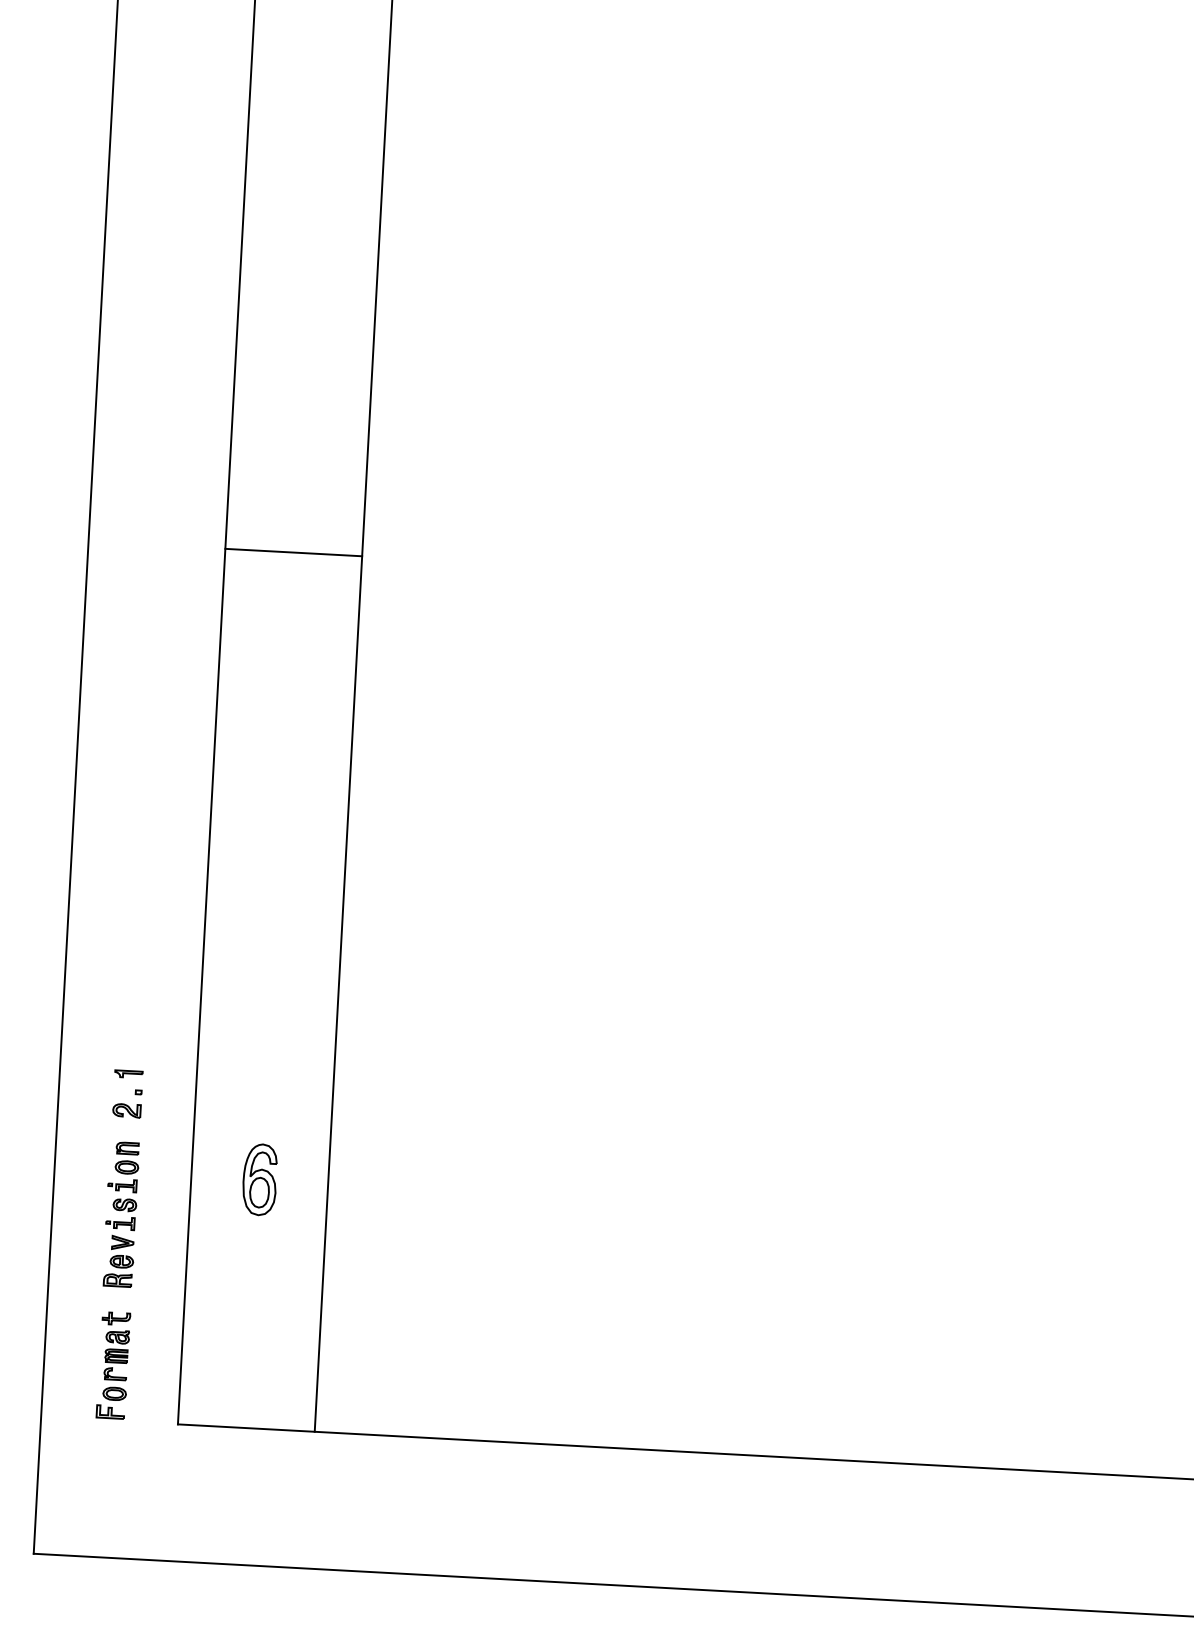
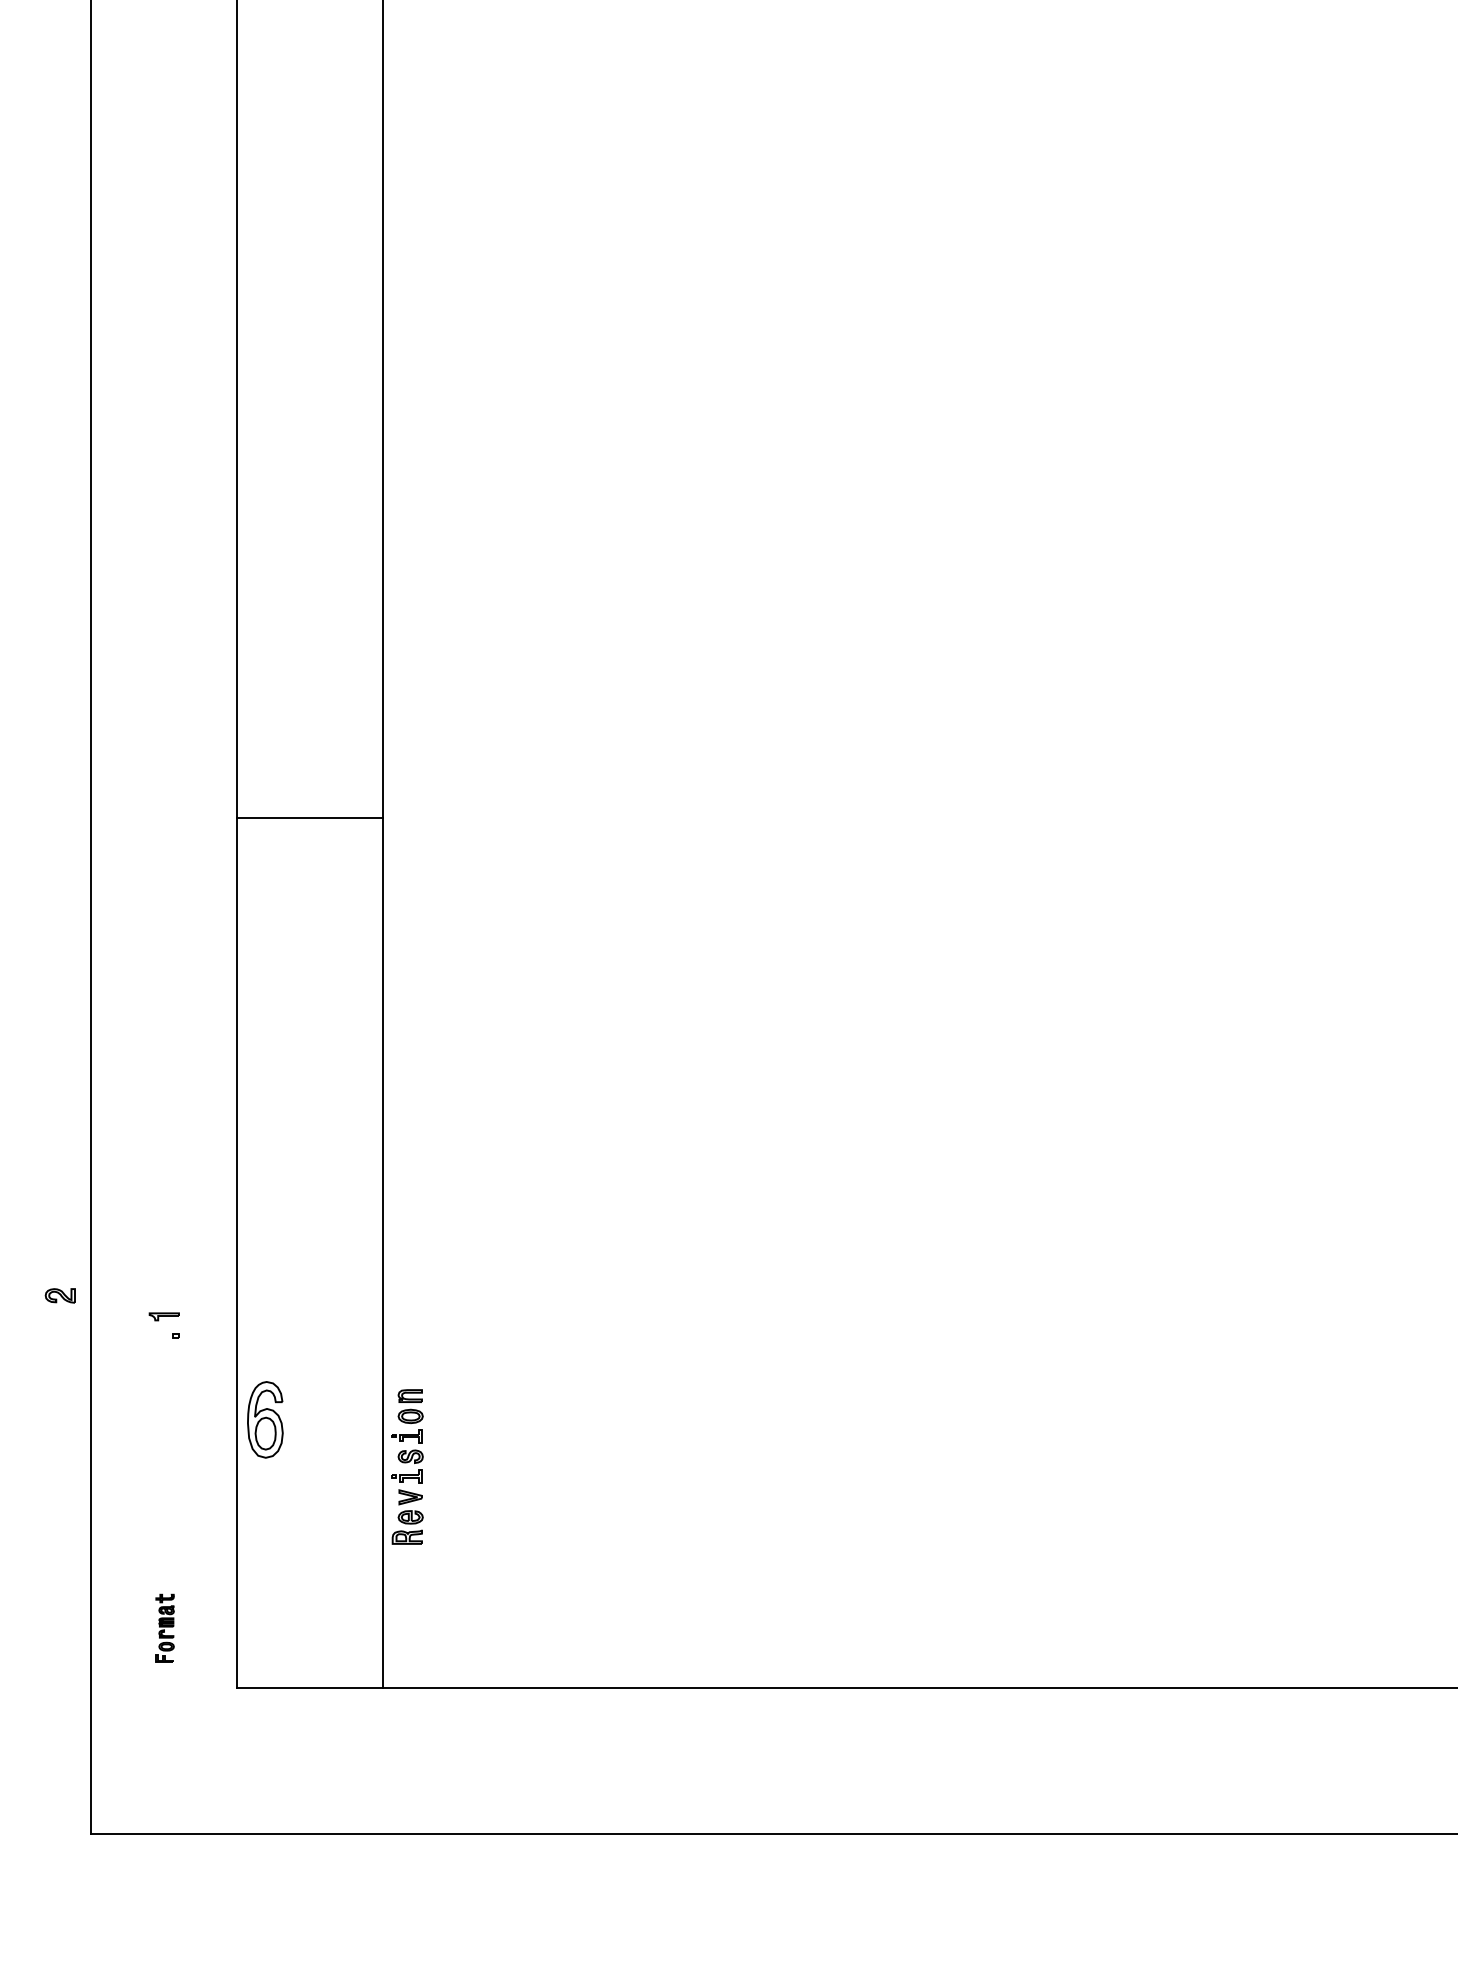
line: (293, 552) -> (310, 818), moved
part: (126, 1110) -> (59, 1295), moved
part: (260, 1179) -> (265, 1419), moved
part: (121, 1214) -> (407, 1466), moved
part: (113, 1365) -> (164, 1628), size x0.6

